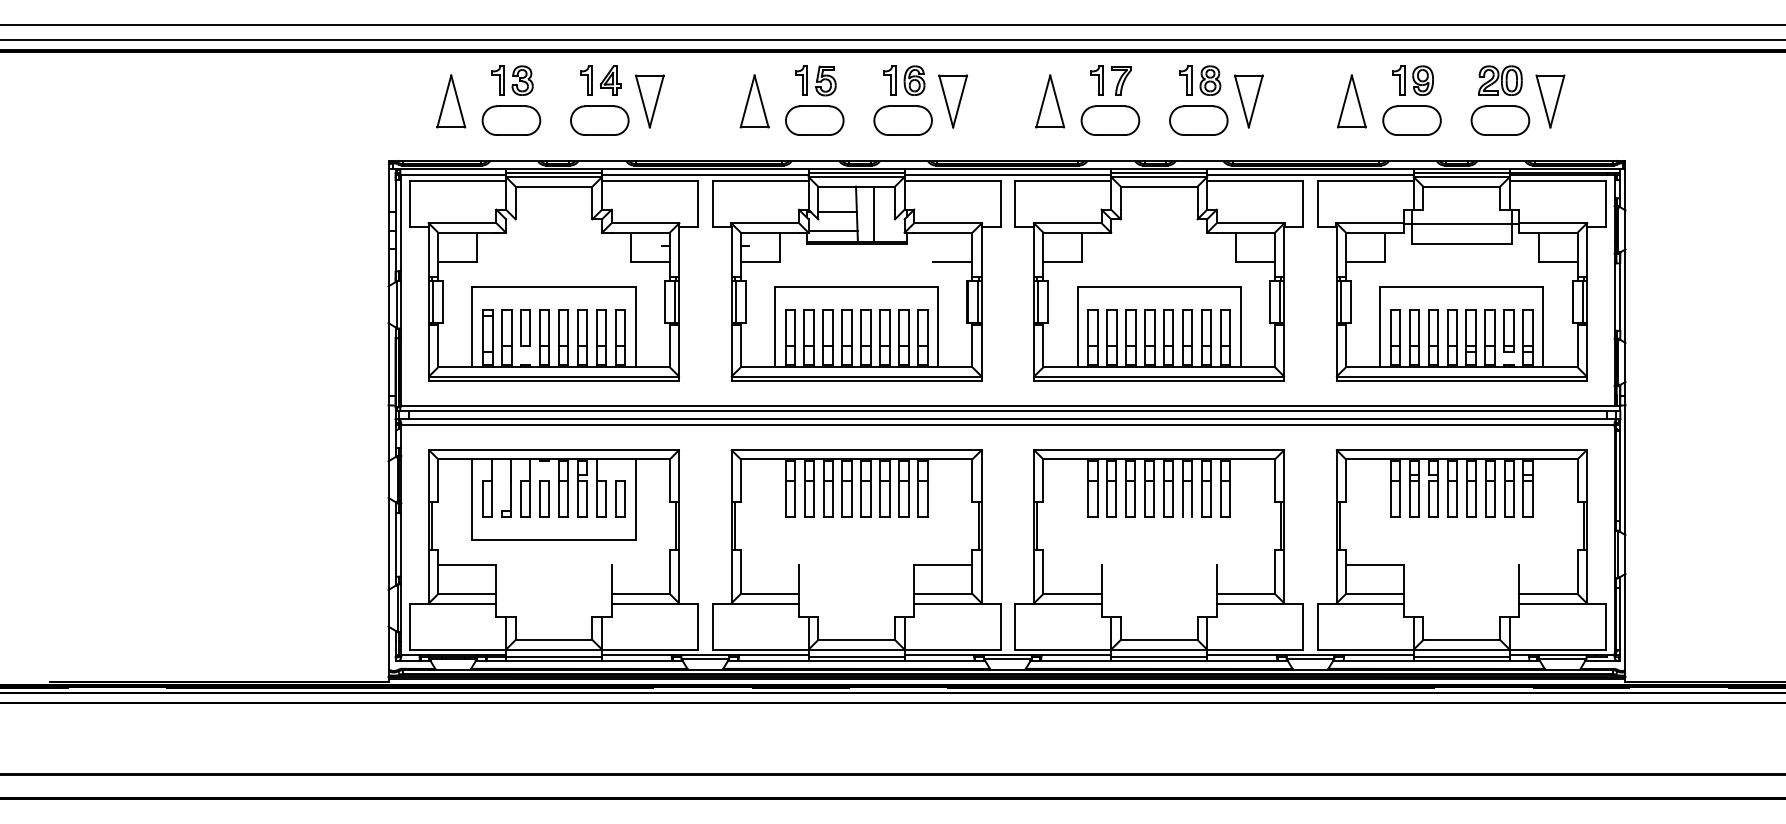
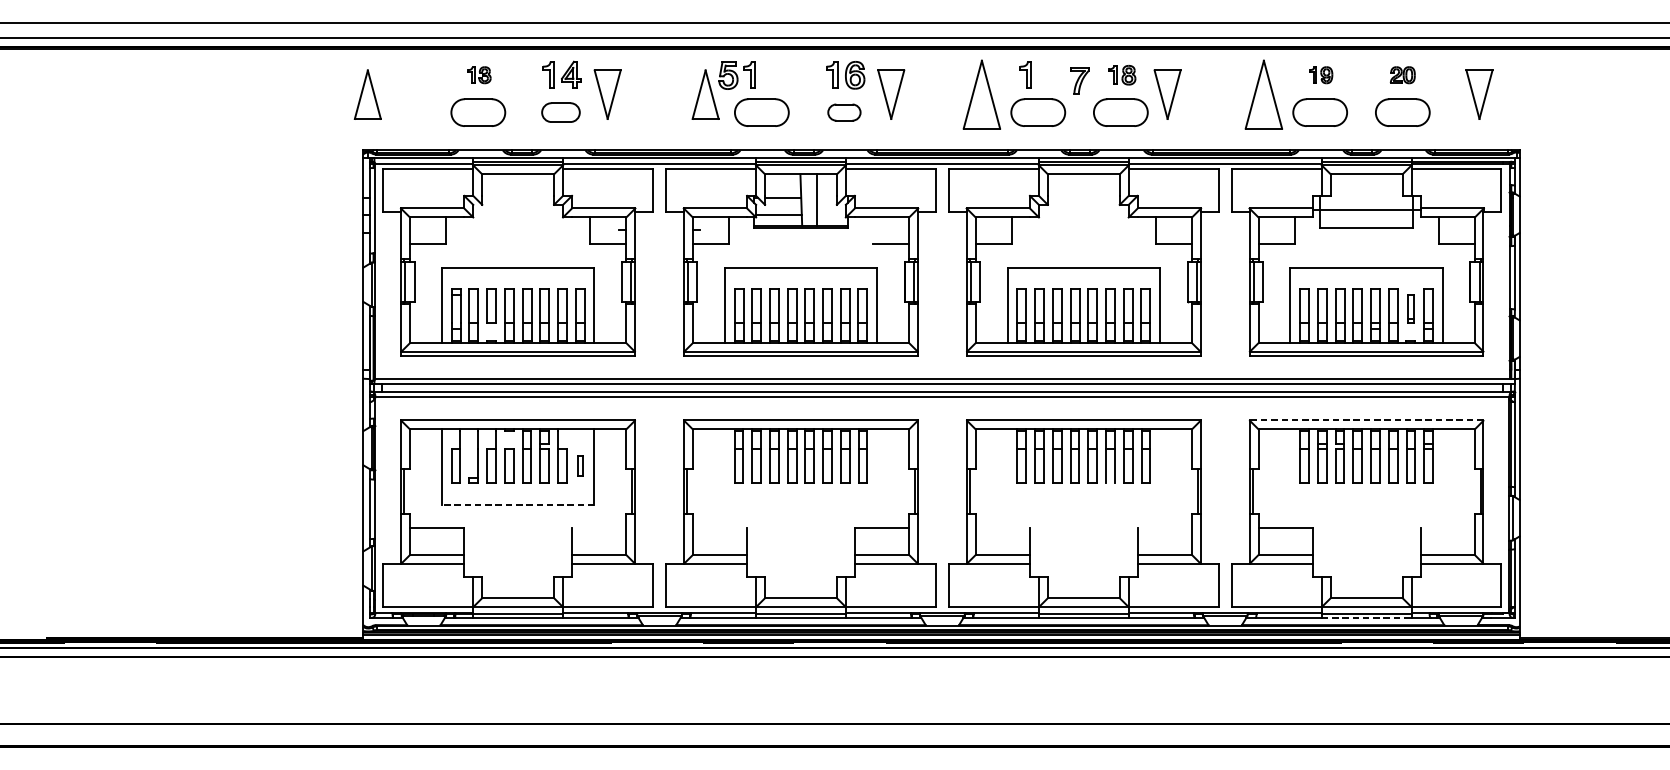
part: (512, 80) -> (479, 75), size x0.6
part: (825, 80) -> (727, 75), moved
part: (1121, 80) -> (1079, 80), moved
part: (1200, 80) -> (1122, 75), size x0.7
part: (1412, 80) -> (1320, 75), size x0.6
part: (1500, 80) -> (1402, 75), size x0.6
part: (451, 101) -> (368, 94), moved
part: (1050, 101) -> (982, 94), size x1.4
part: (1351, 101) -> (1263, 94), size x1.4
part: (1550, 101) -> (1479, 94), moved
part: (599, 120) -> (560, 112), size x0.7
part: (902, 120) -> (843, 112), size x0.6
part: (1508, 330) -> (1410, 308), size x0.7
line: (1461, 449) -> (1366, 420), solid -> dashed
part: (620, 498) -> (580, 465), size x0.6
line: (554, 540) -> (518, 505), solid -> dashed
line: (1462, 661) -> (1367, 618), solid -> dashed

